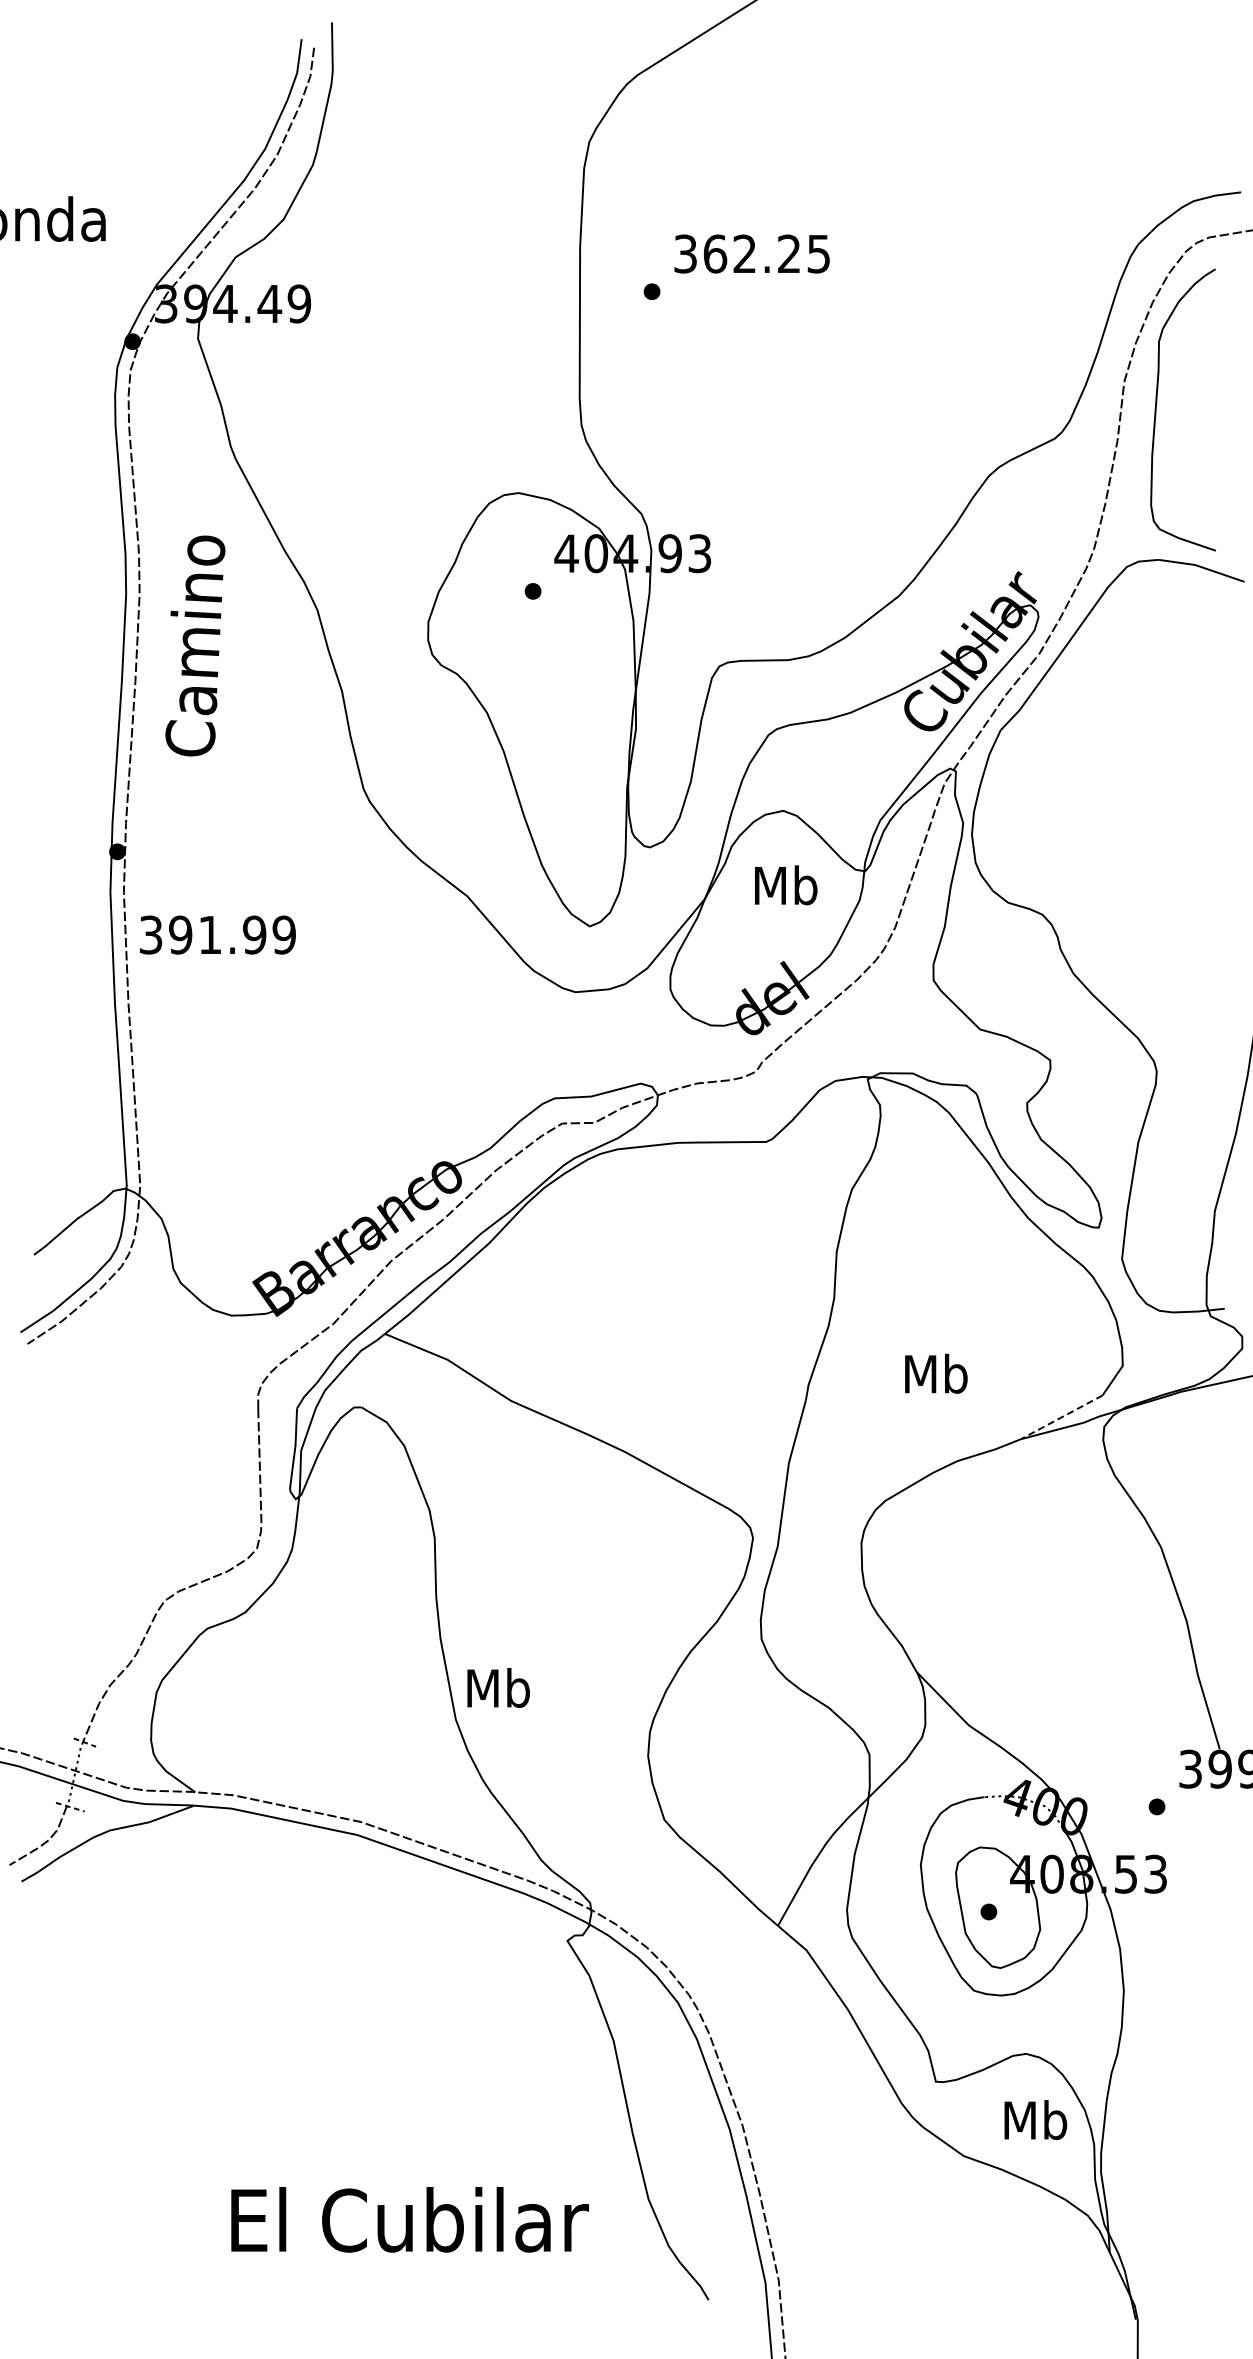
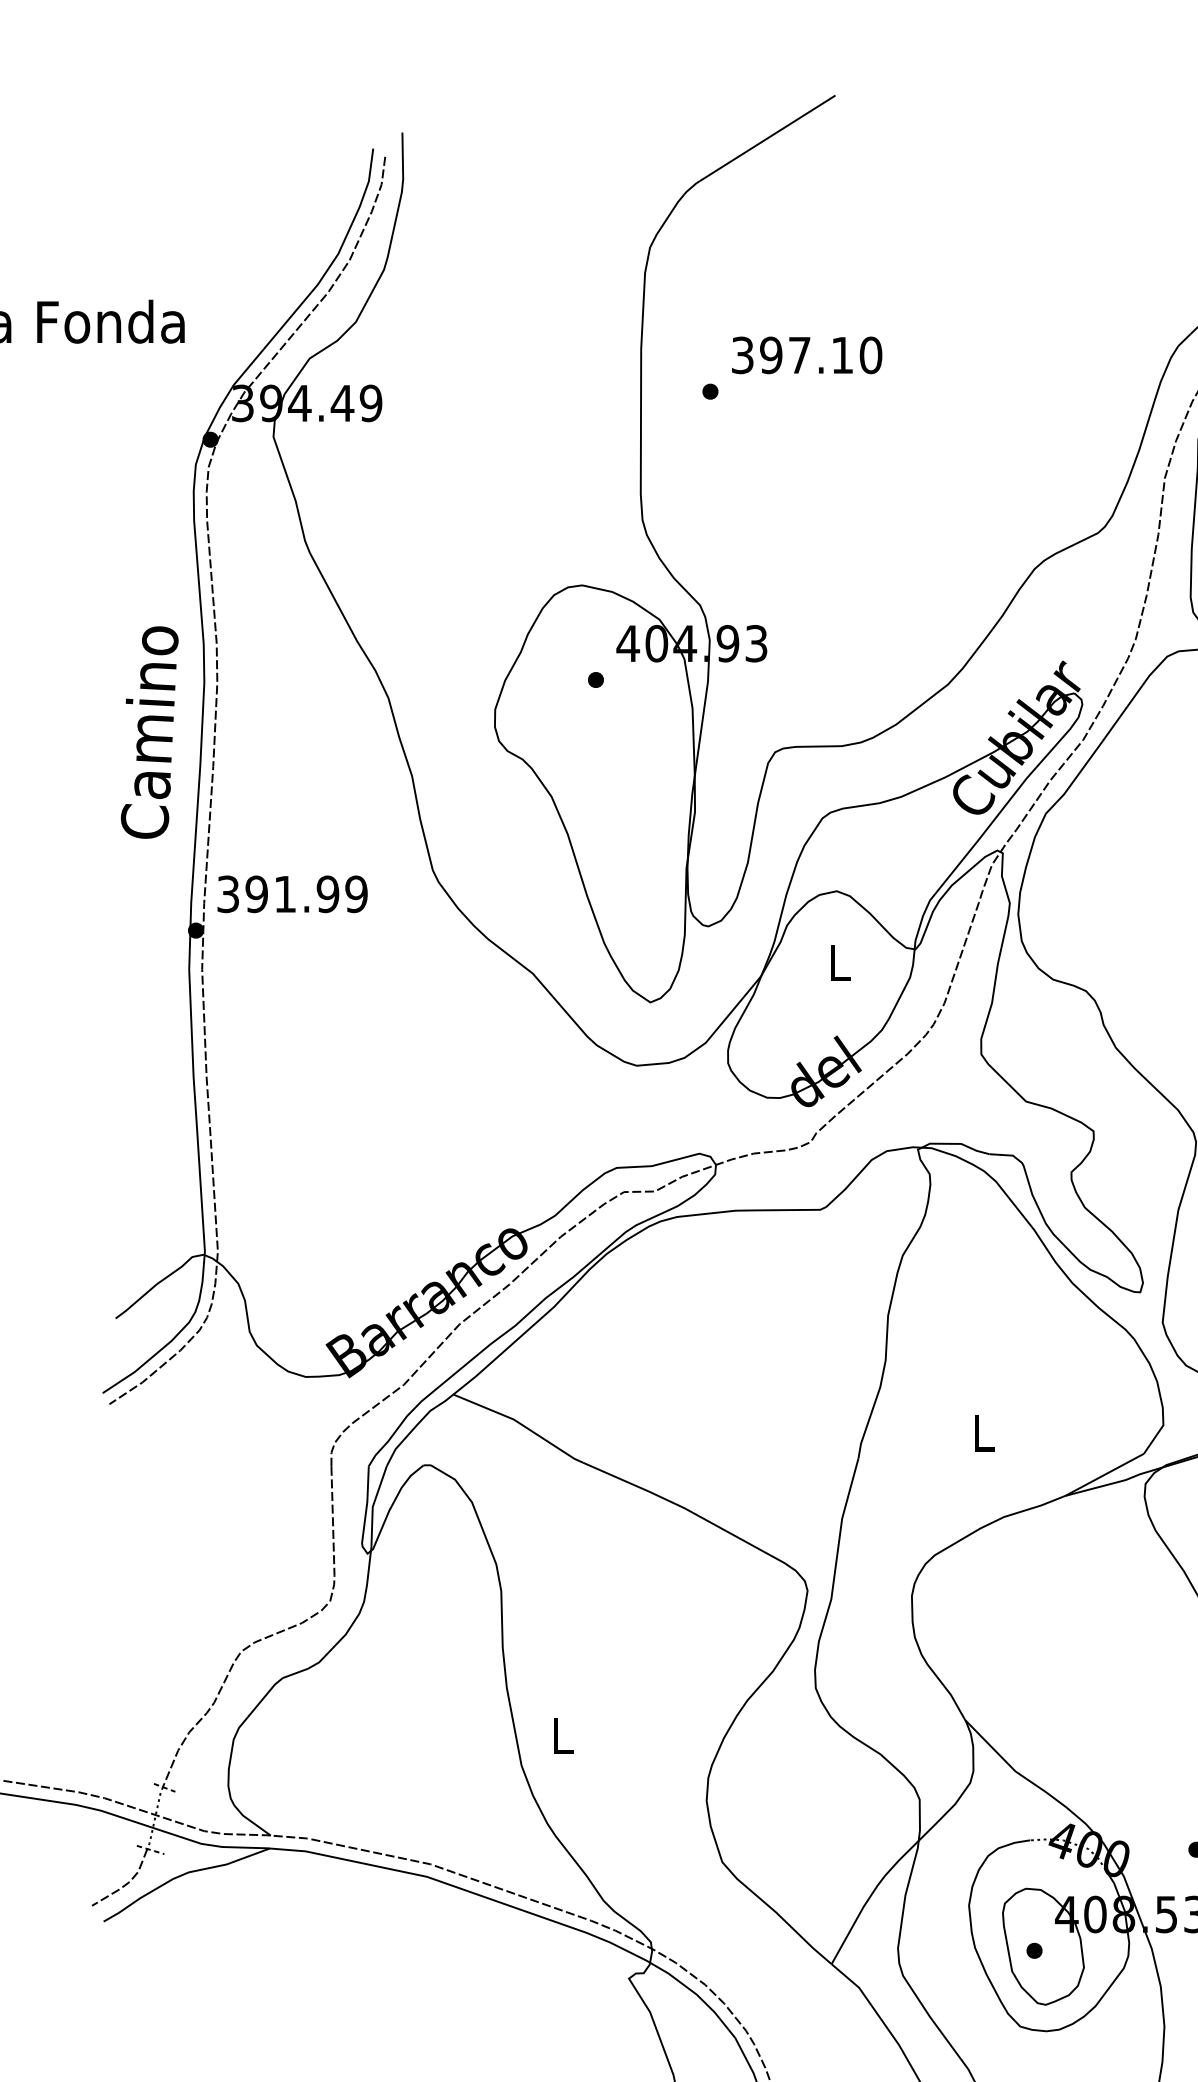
text: (766, 253) -> (820, 354), 362.25 -> 397.10
text: (195, 645) -> (149, 732), moved
text: (786, 885) -> (839, 963), Mb -> L
text: (217, 934) -> (292, 893), moved
text: (936, 1373) -> (984, 1432), Mb -> L
line: (1061, 1417) -> (1104, 1474), dashed -> solid
text: (498, 1687) -> (562, 1734), Mb -> L

